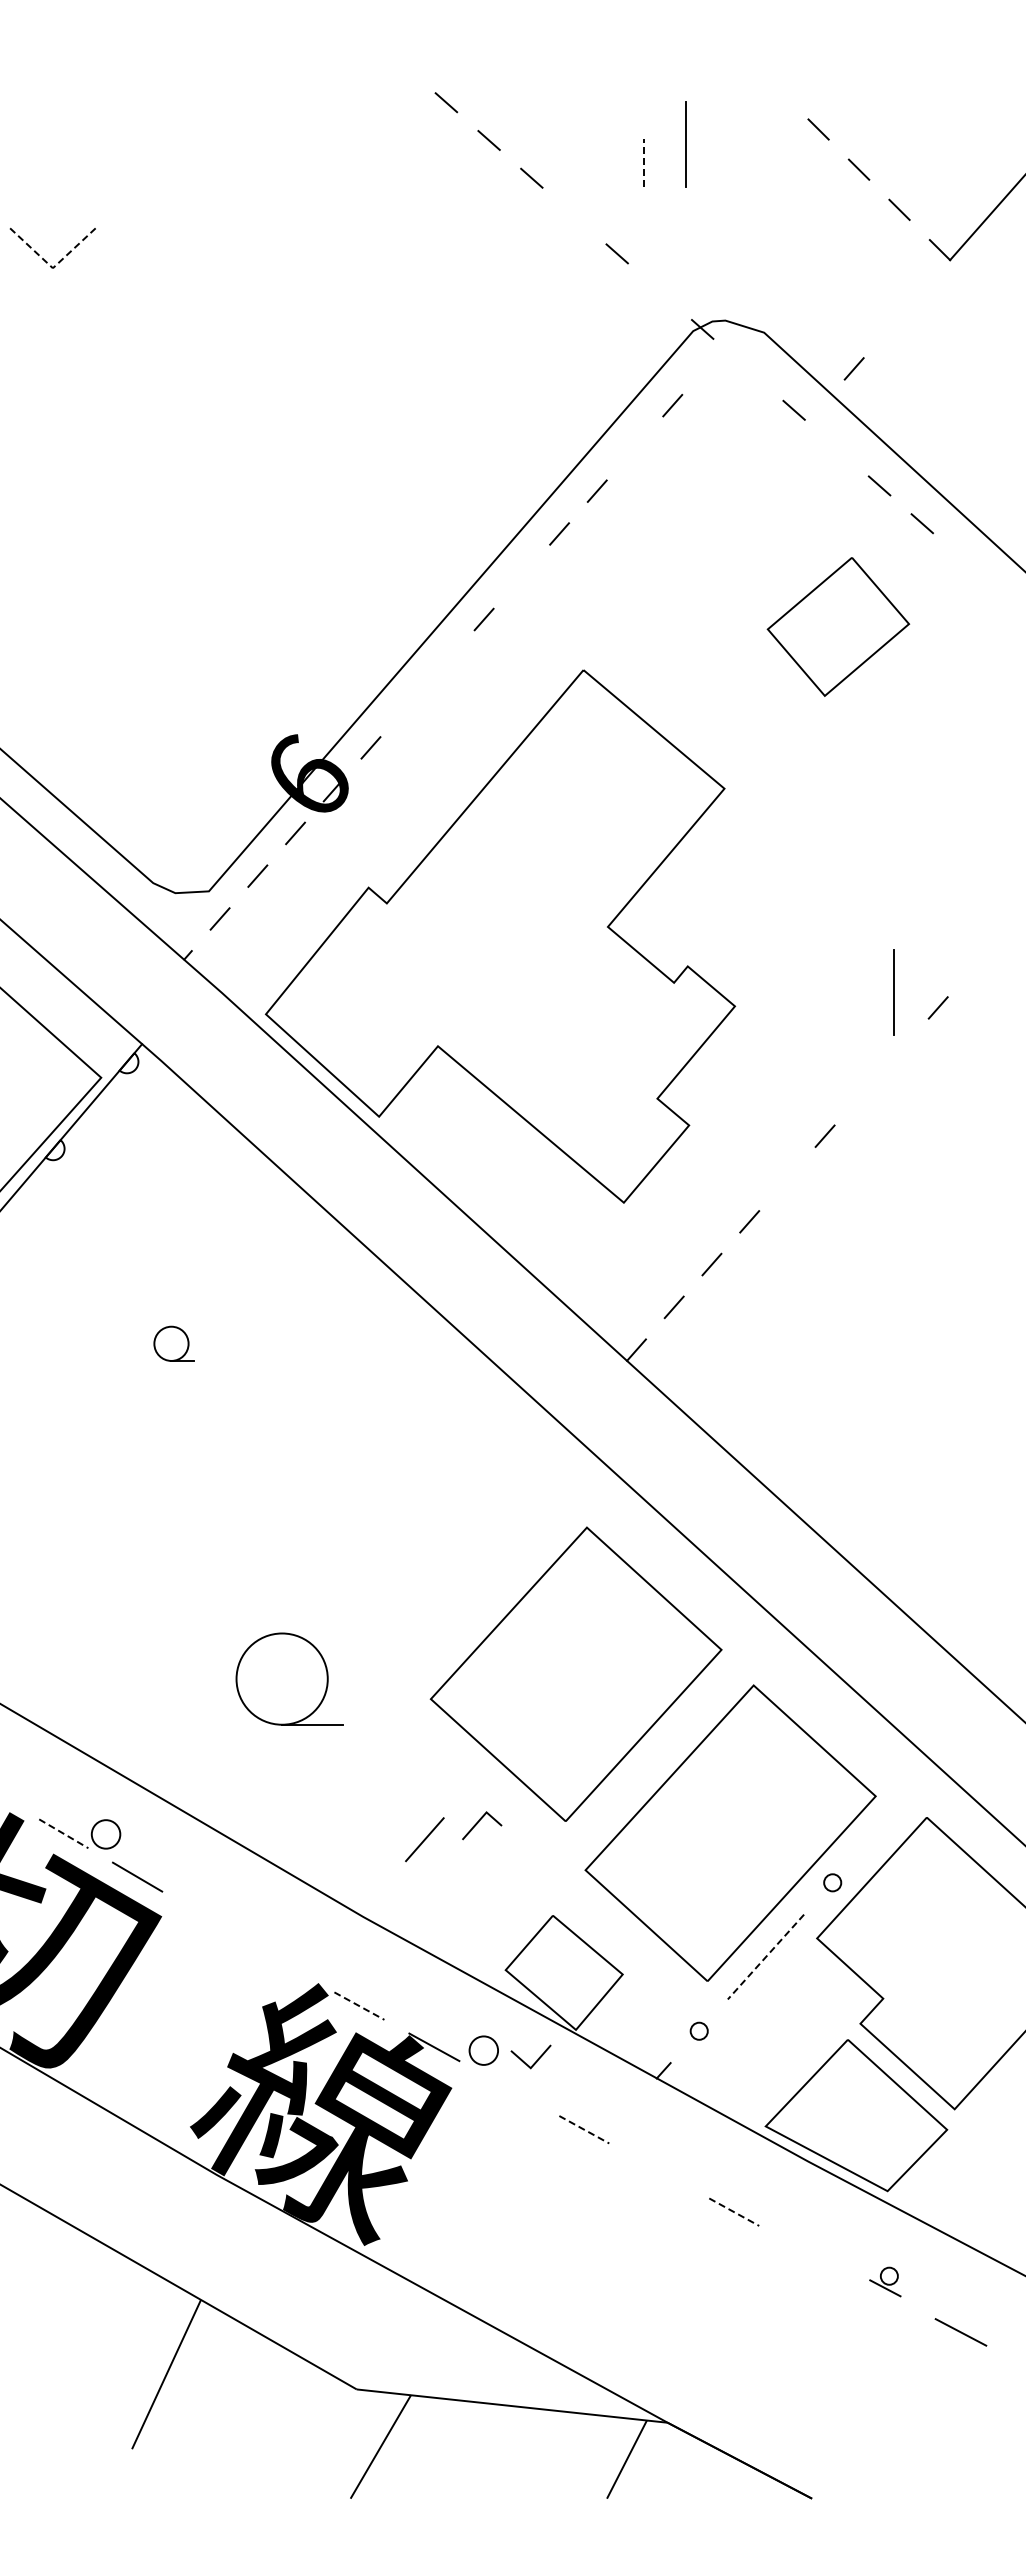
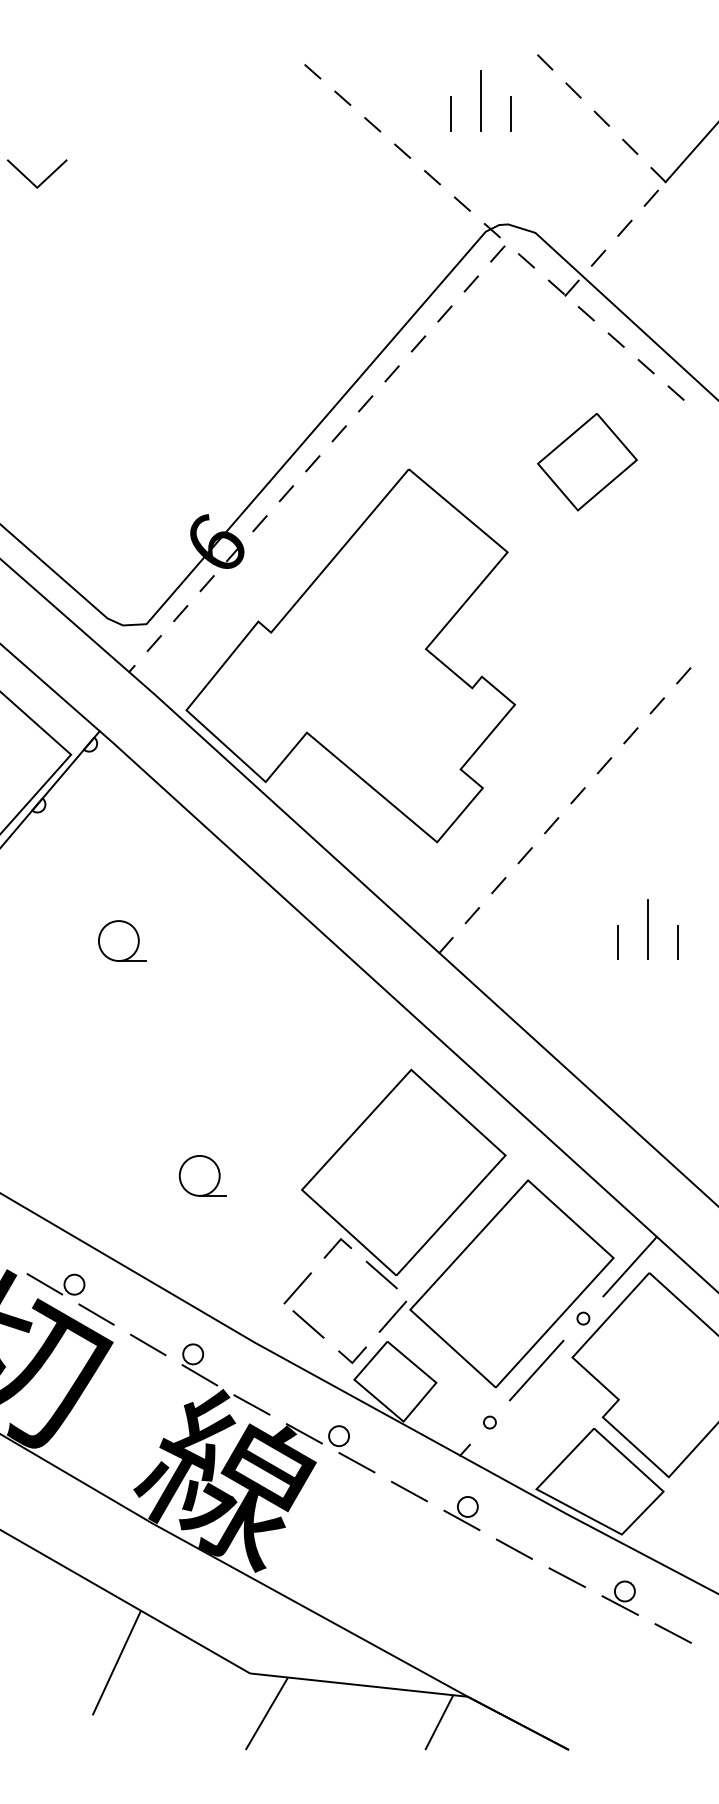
line: (778, 89) -> (545, 62), added
line: (643, 163) -> (450, 114), dashed -> solid
line: (729, 163) -> (511, 114), added
line: (574, 215) -> (402, 150), added
line: (52, 268) -> (36, 187), dashed -> solid
line: (929, 283) -> (651, 198), added
line: (659, 291) -> (462, 204), added
line: (891, 325) -> (624, 227), added
line: (710, 362) -> (497, 253), added
line: (751, 372) -> (526, 260), added
line: (816, 411) -> (572, 288), added
line: (836, 447) -> (586, 313), added
line: (634, 448) -> (444, 314), added
line: (964, 561) -> (675, 393), added
line: (521, 576) -> (365, 403), added
part: (838, 626) -> (587, 461), moved
line: (445, 662) -> (312, 463), added
line: (408, 704) -> (286, 493), added
line: (975, 964) -> (683, 675), added
line: (893, 992) -> (647, 929), moved
line: (900, 1050) -> (630, 735), added
line: (862, 1093) -> (604, 765), added
line: (786, 1178) -> (551, 825), added
part: (174, 1343) -> (122, 940), size x1.67
line: (882, 1346) -> (618, 942), added
line: (967, 1346) -> (677, 942), added
part: (289, 1678) -> (202, 1175), size x0.62
line: (899, 1808) -> (630, 1266), added
line: (544, 1820) -> (381, 1274), added
line: (478, 1823) -> (335, 1246), moved
line: (63, 1833) -> (44, 1284), dashed -> solid
line: (560, 1879) -> (392, 1316), added
line: (439, 1891) -> (308, 1324), added
line: (210, 1920) -> (147, 1345), added
part: (284, 1948) -> (199, 1364), added
line: (765, 1957) -> (536, 1370), dashed -> solid
line: (359, 2006) -> (251, 1405), dashed -> solid
line: (535, 2061) -> (355, 1358), moved
line: (509, 2088) -> (357, 1462), added
line: (584, 2129) -> (409, 1491), dashed -> solid
part: (659, 2160) -> (462, 1513), added
line: (734, 2212) -> (514, 1549), dashed -> solid
line: (809, 2252) -> (567, 1577), added
part: (885, 2281) -> (620, 1597), size x1.67

